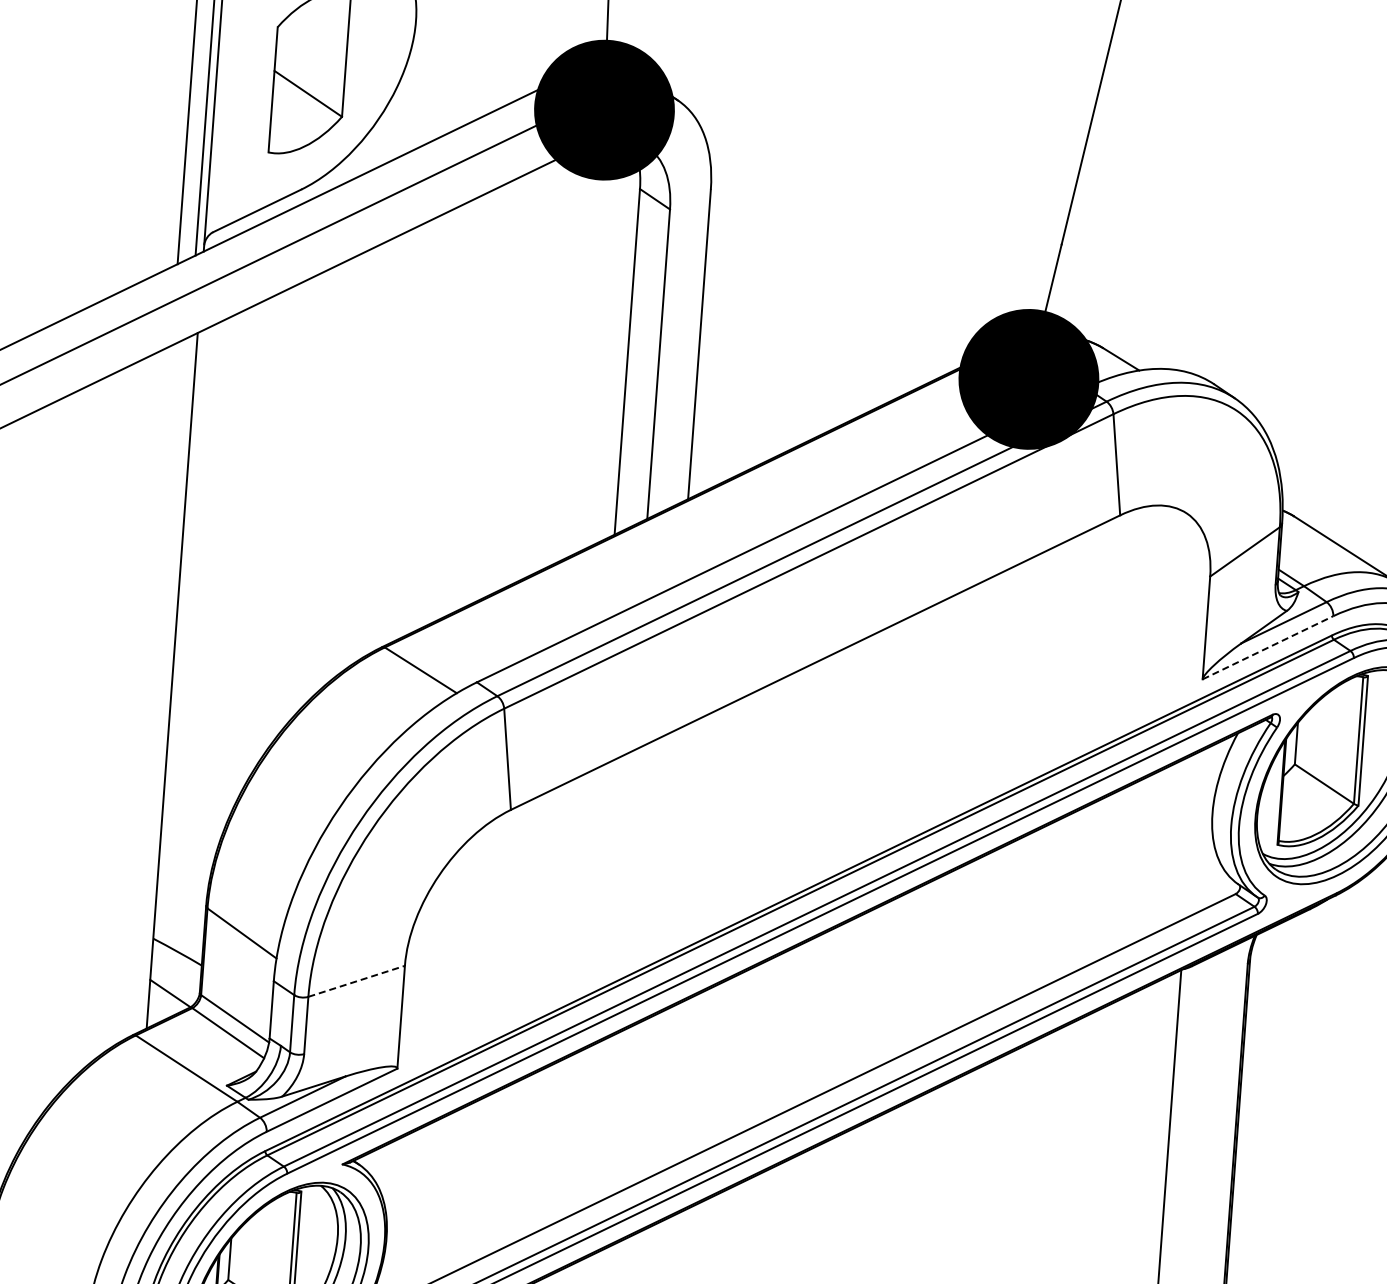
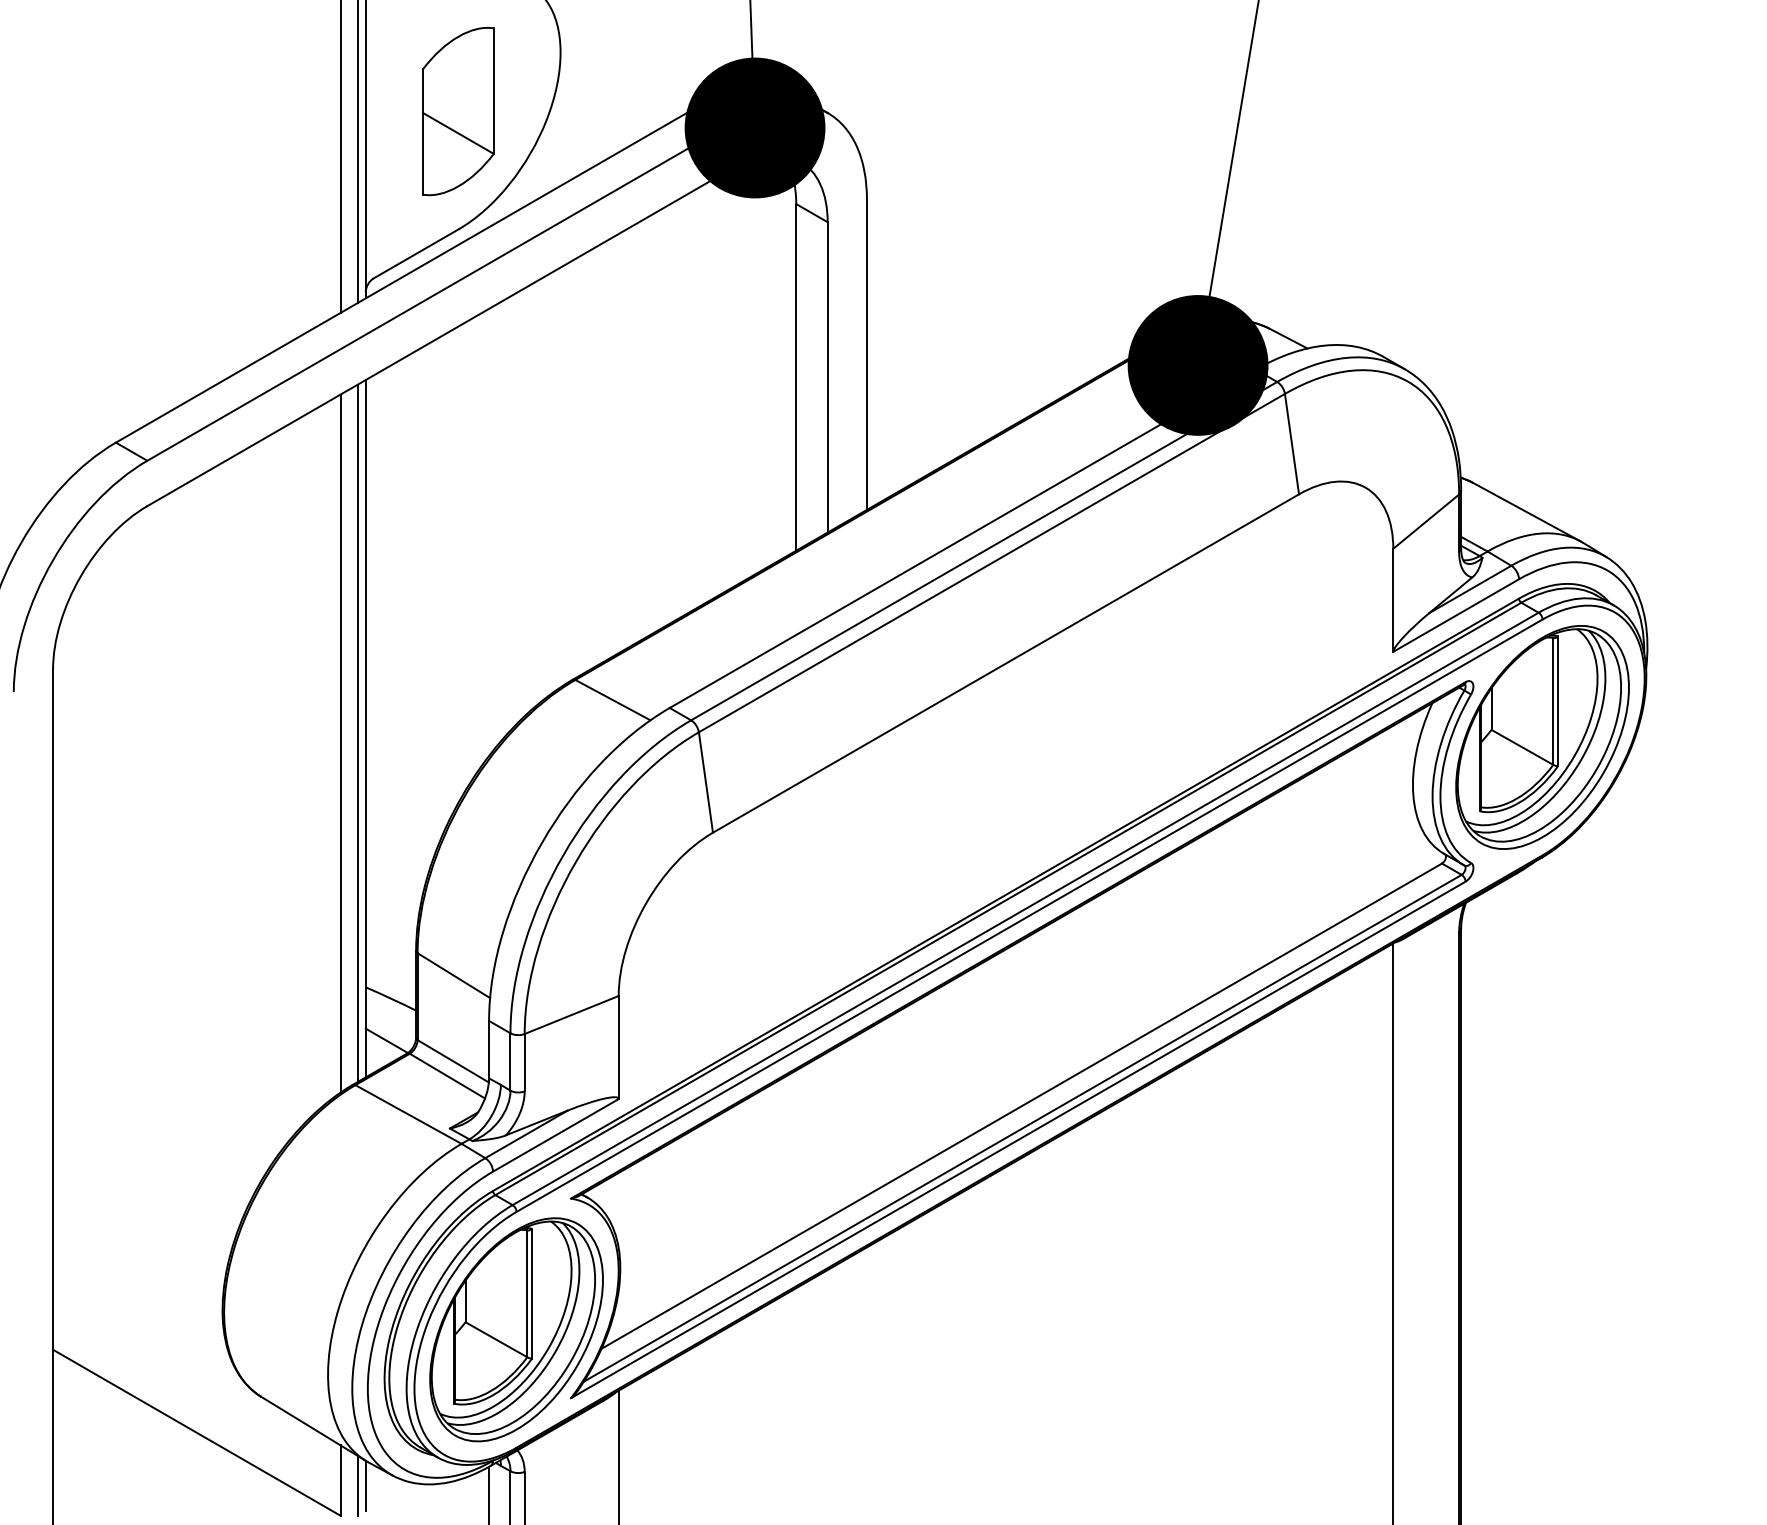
line: (1268, 647) -> (1456, 615), dashed -> solid
line: (163, 683) -> (357, 732), added
line: (145, 693) -> (340, 743), added
line: (356, 981) -> (571, 1015), dashed -> solid

